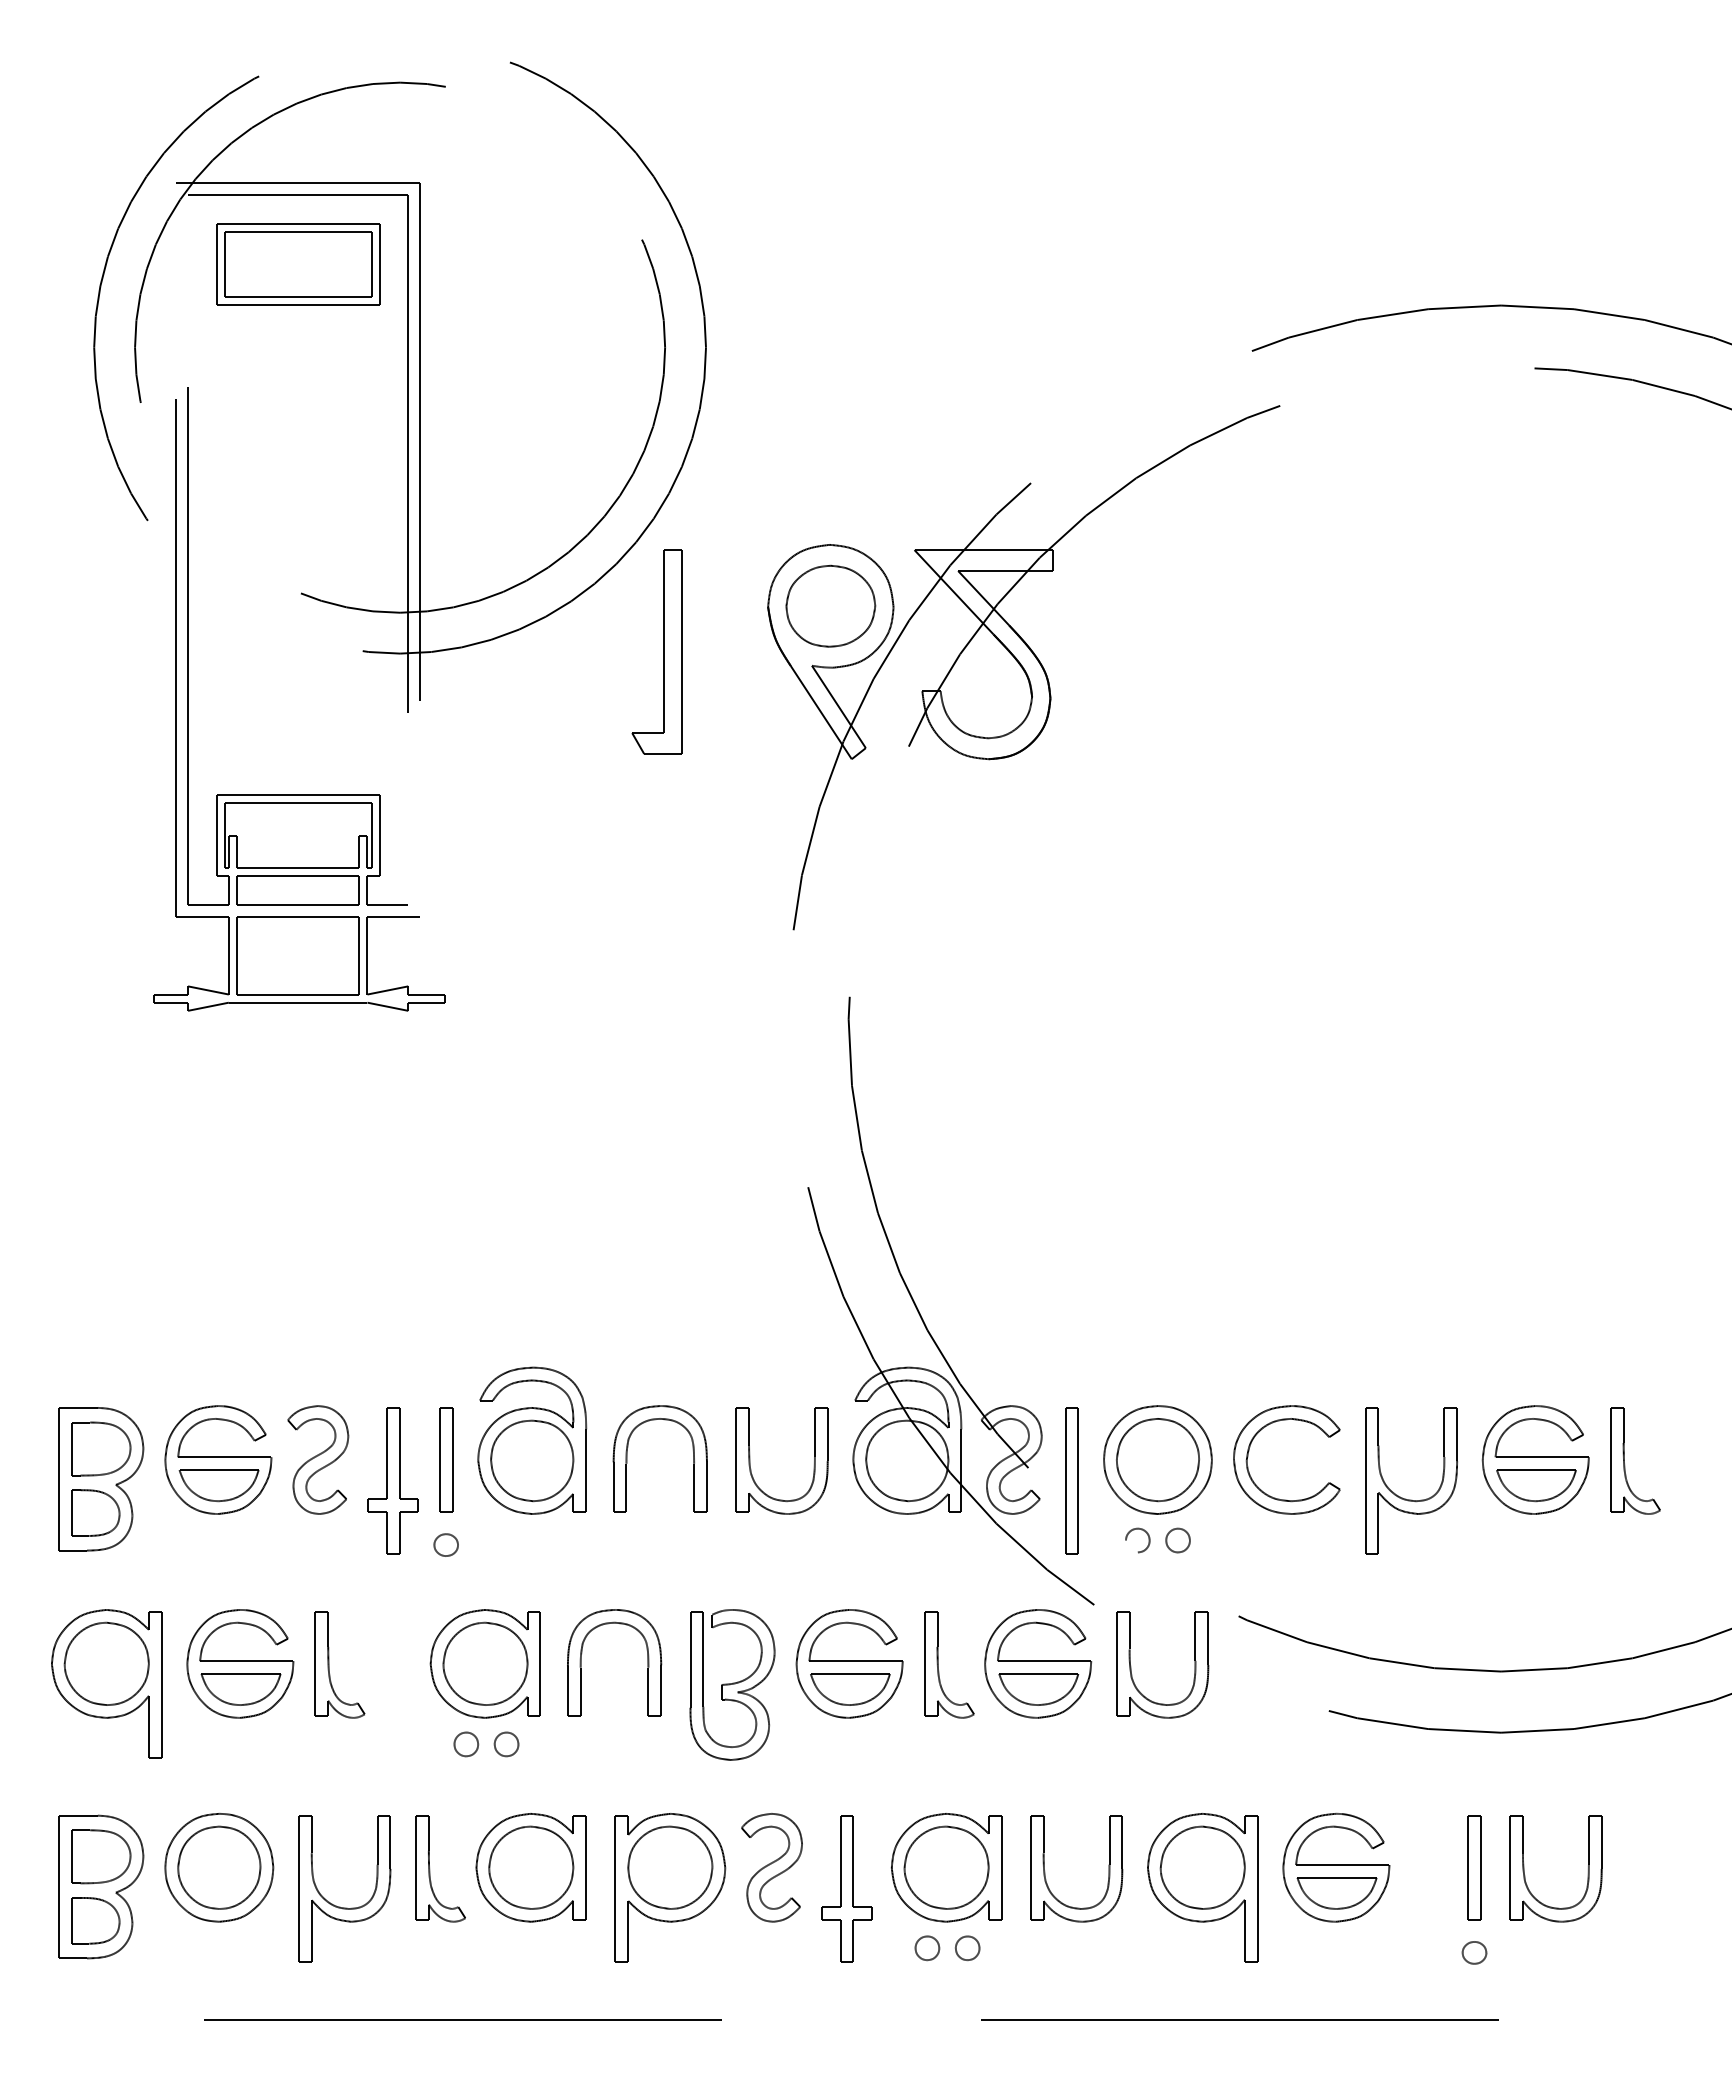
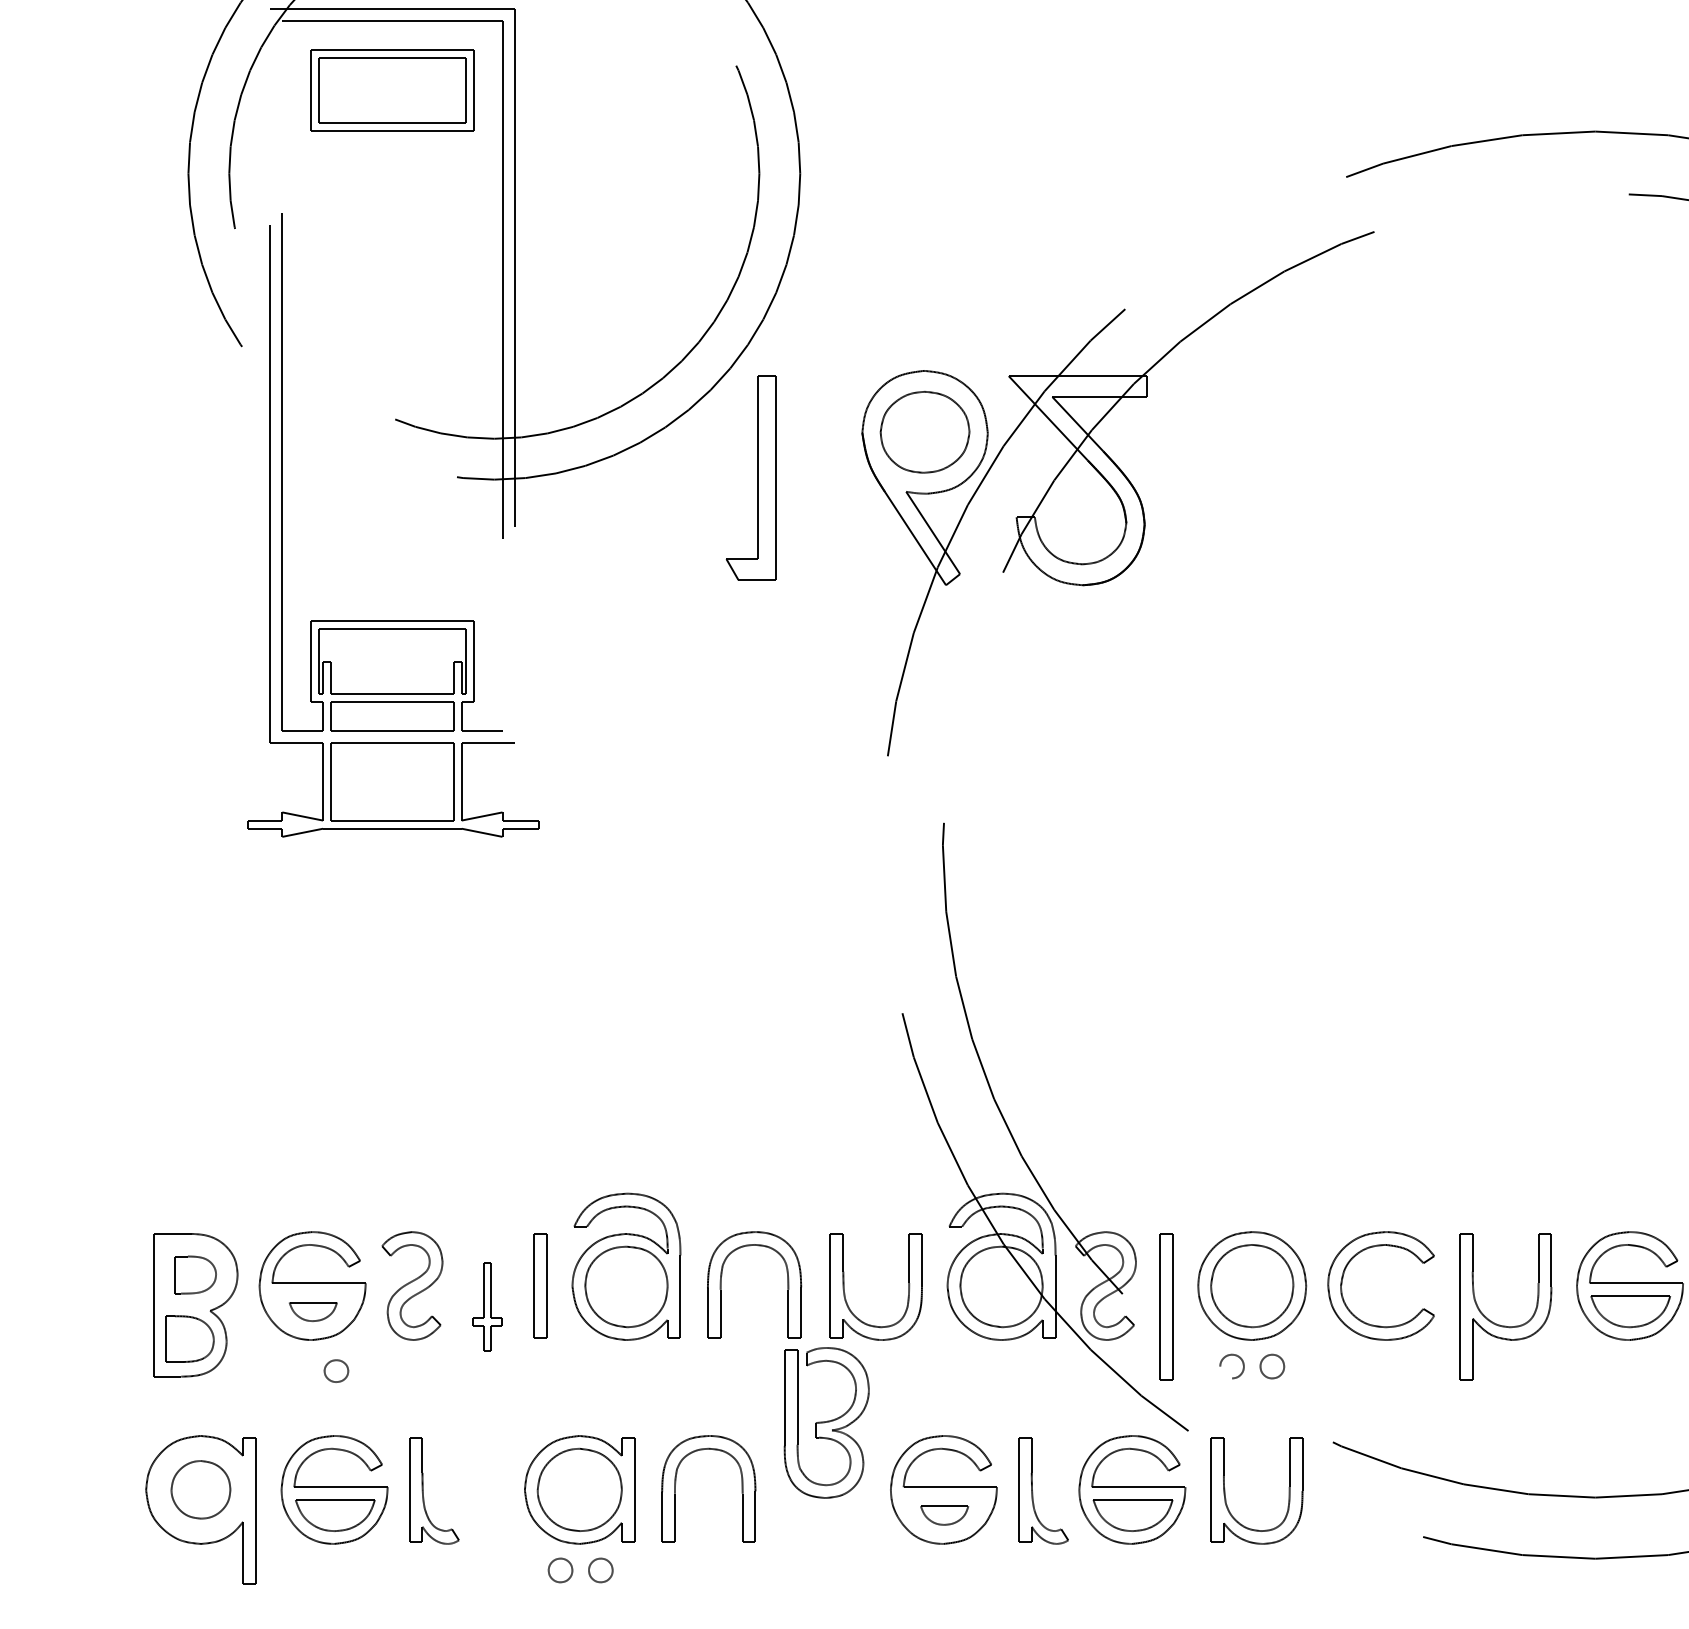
part: (101, 1448) -> (195, 1274), size x0.7
part: (392, 1480) -> (486, 1306), size x0.6
part: (218, 1485) -> (312, 1311), size x0.6
part: (445, 1544) -> (335, 1370), moved
part: (106, 1663) -> (200, 1489), size x0.7
part: (732, 1684) -> (826, 1422), moved
part: (850, 1689) -> (944, 1515), size x0.6

